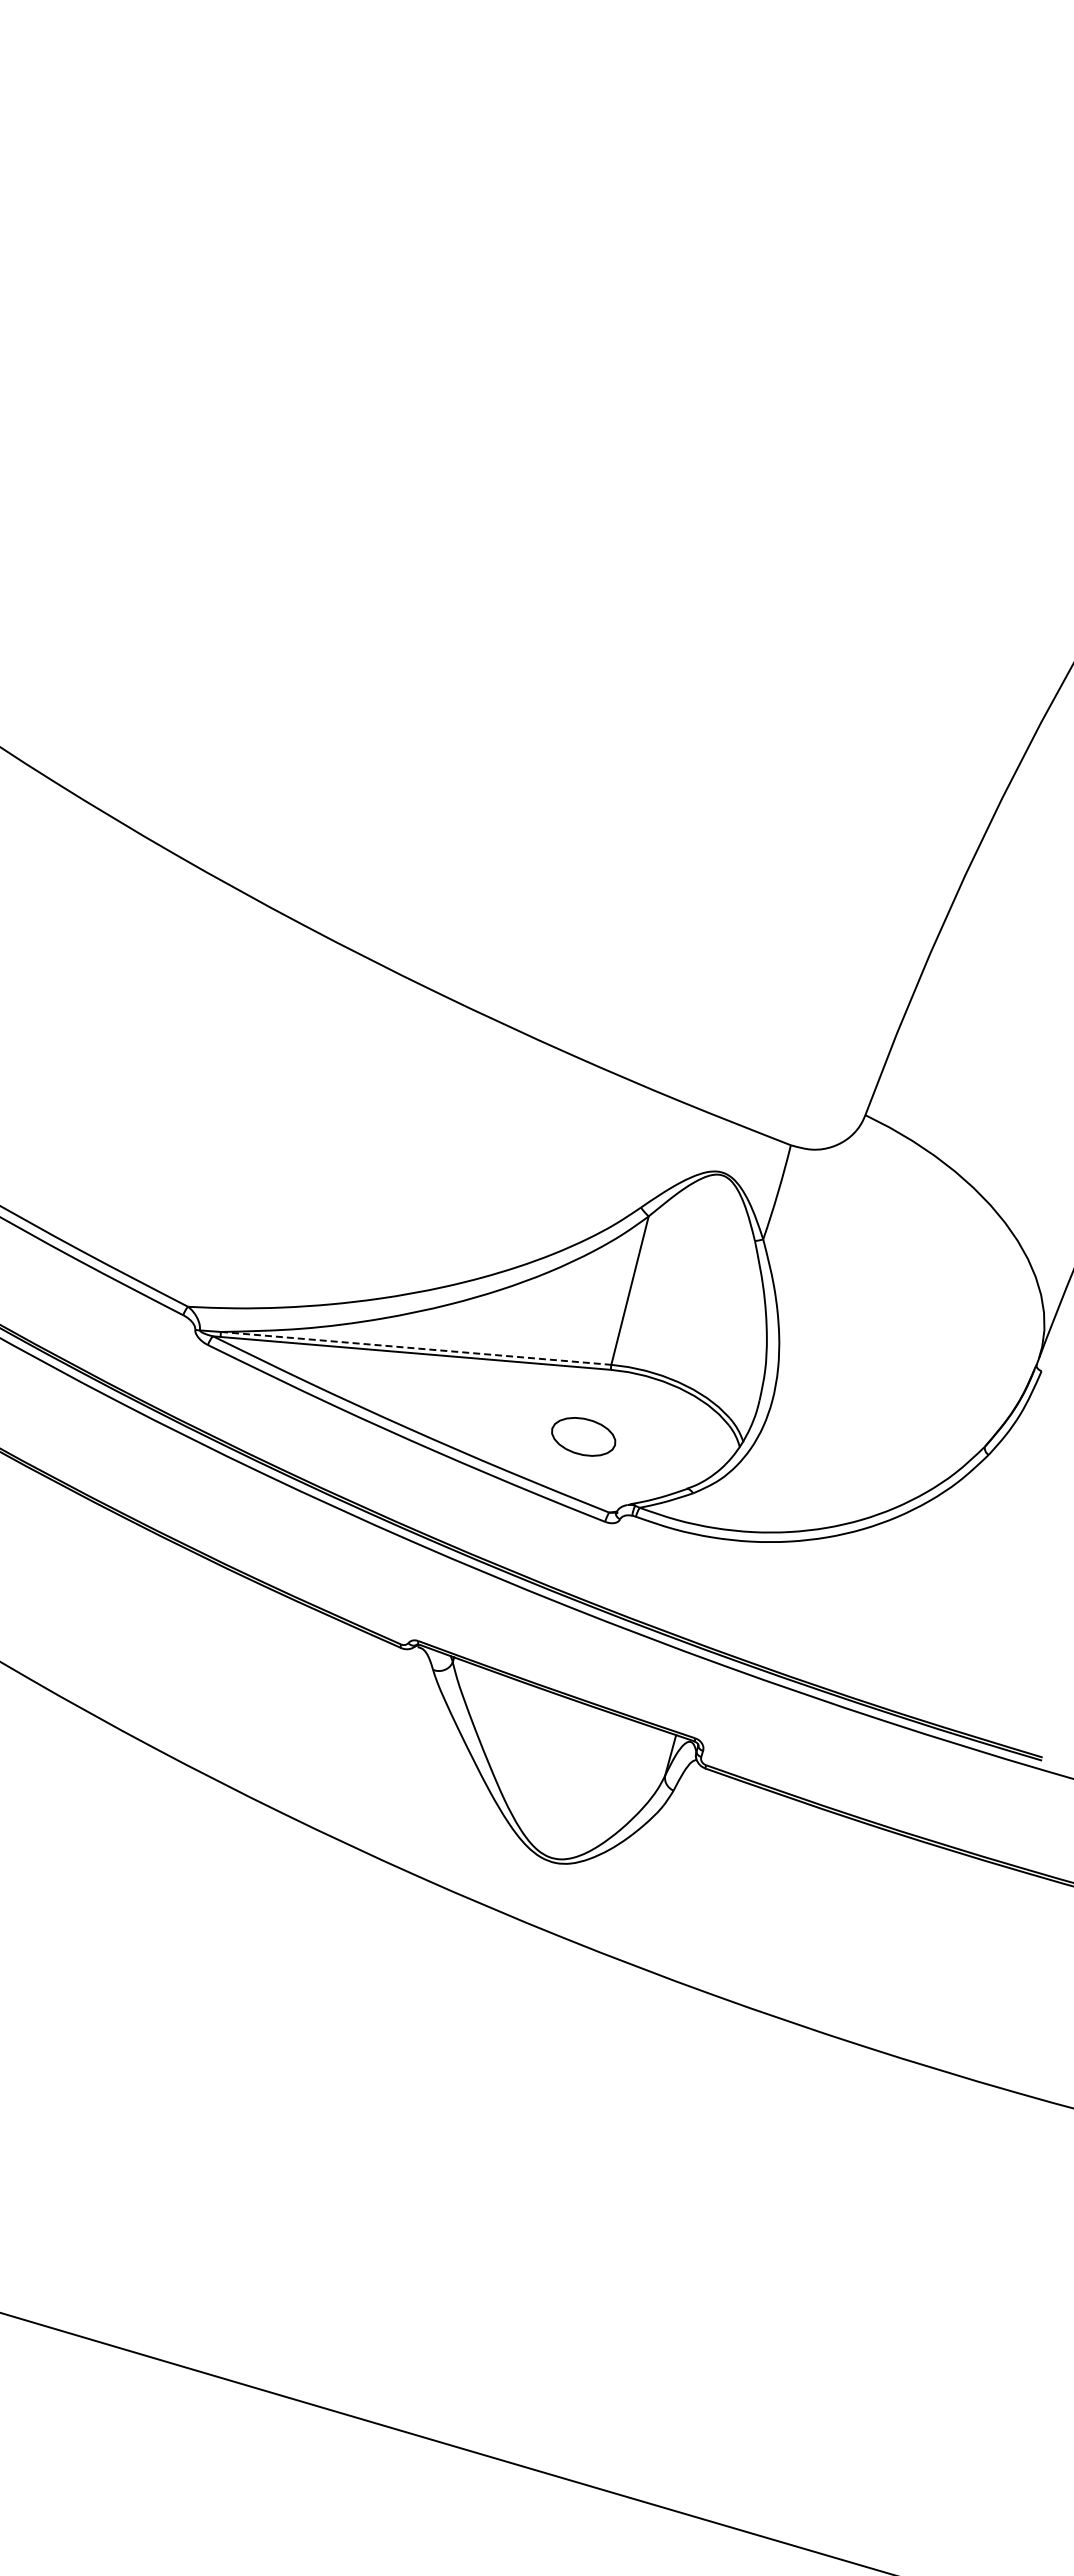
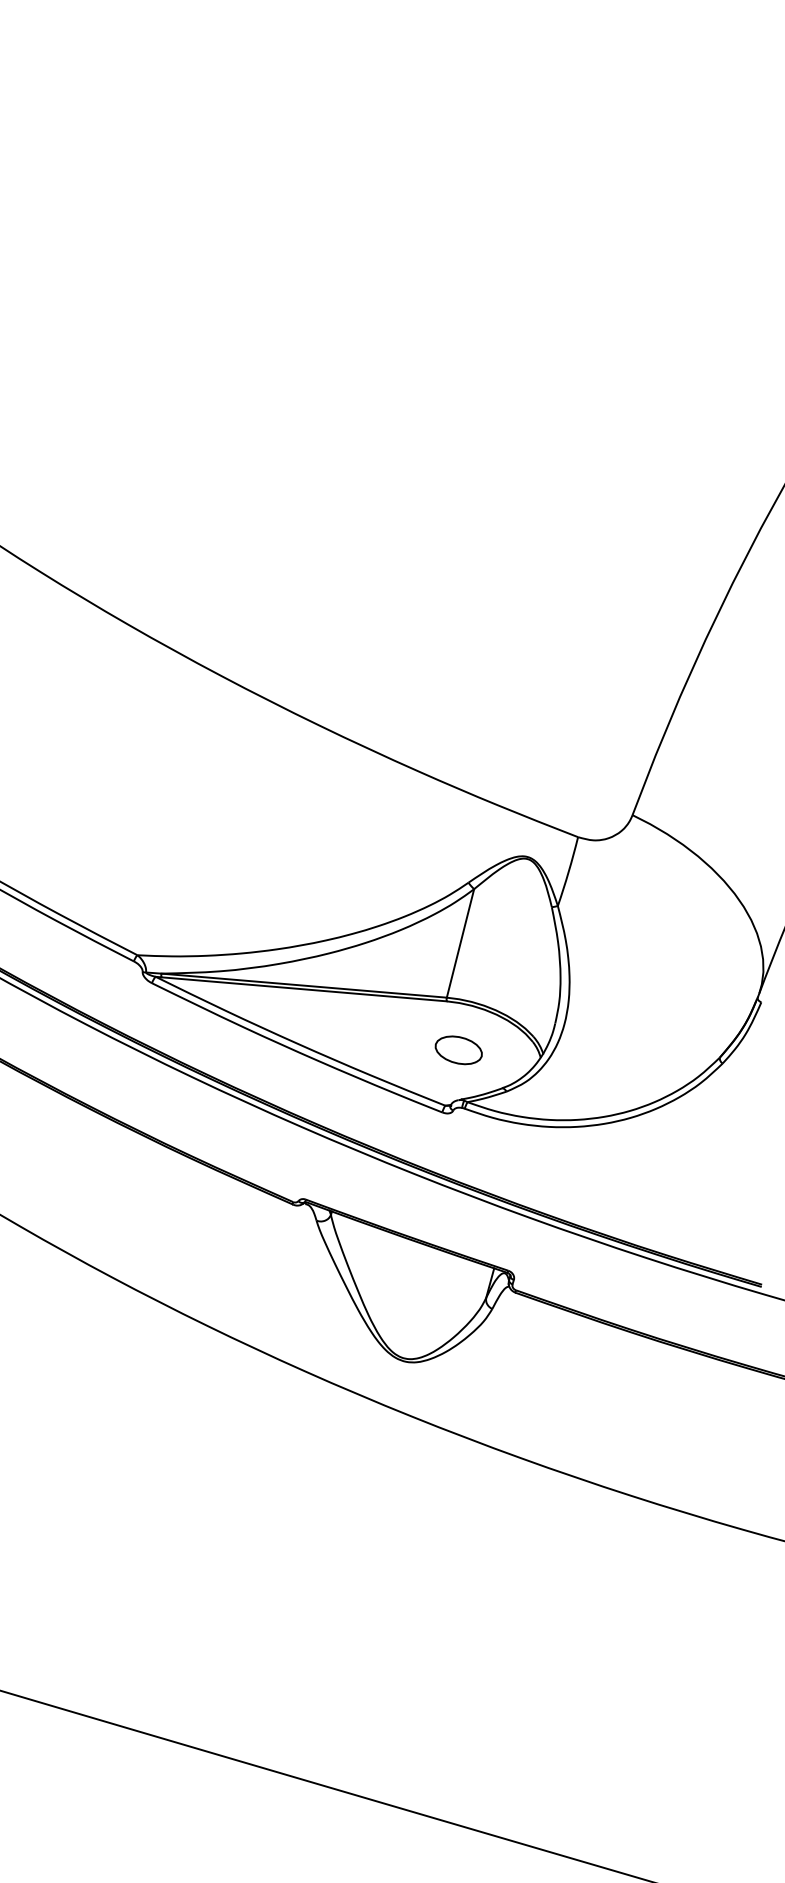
line: (416, 1348) -> (304, 985), dashed -> solid
part: (583, 1436) -> (458, 1050), moved

